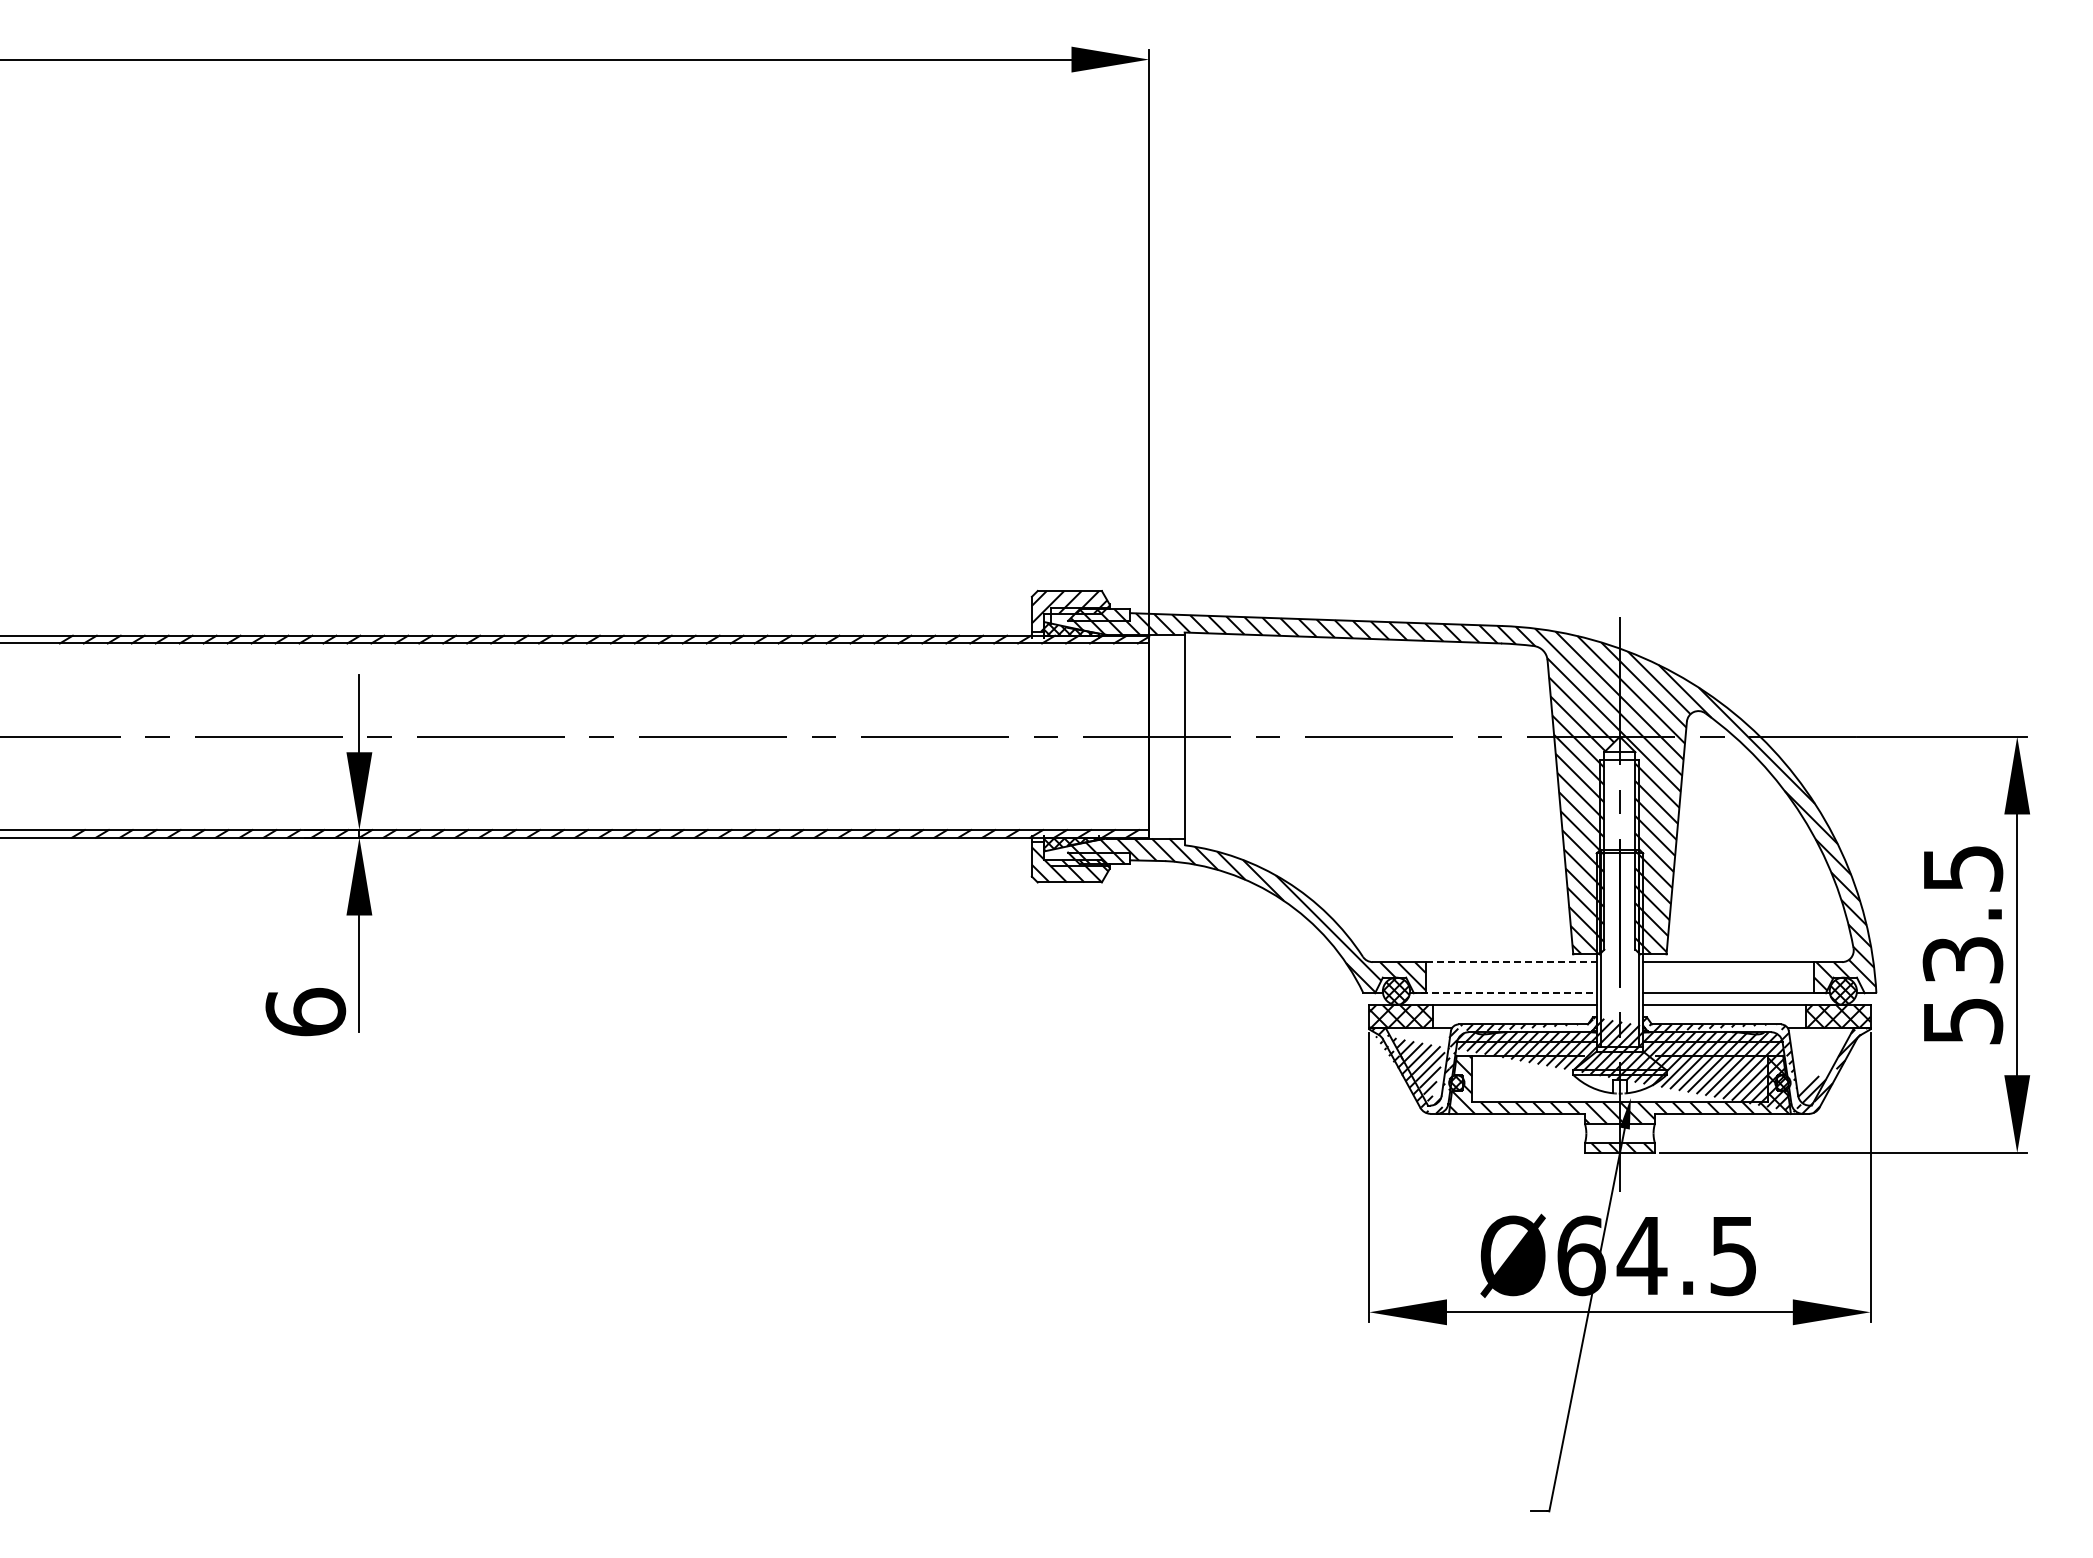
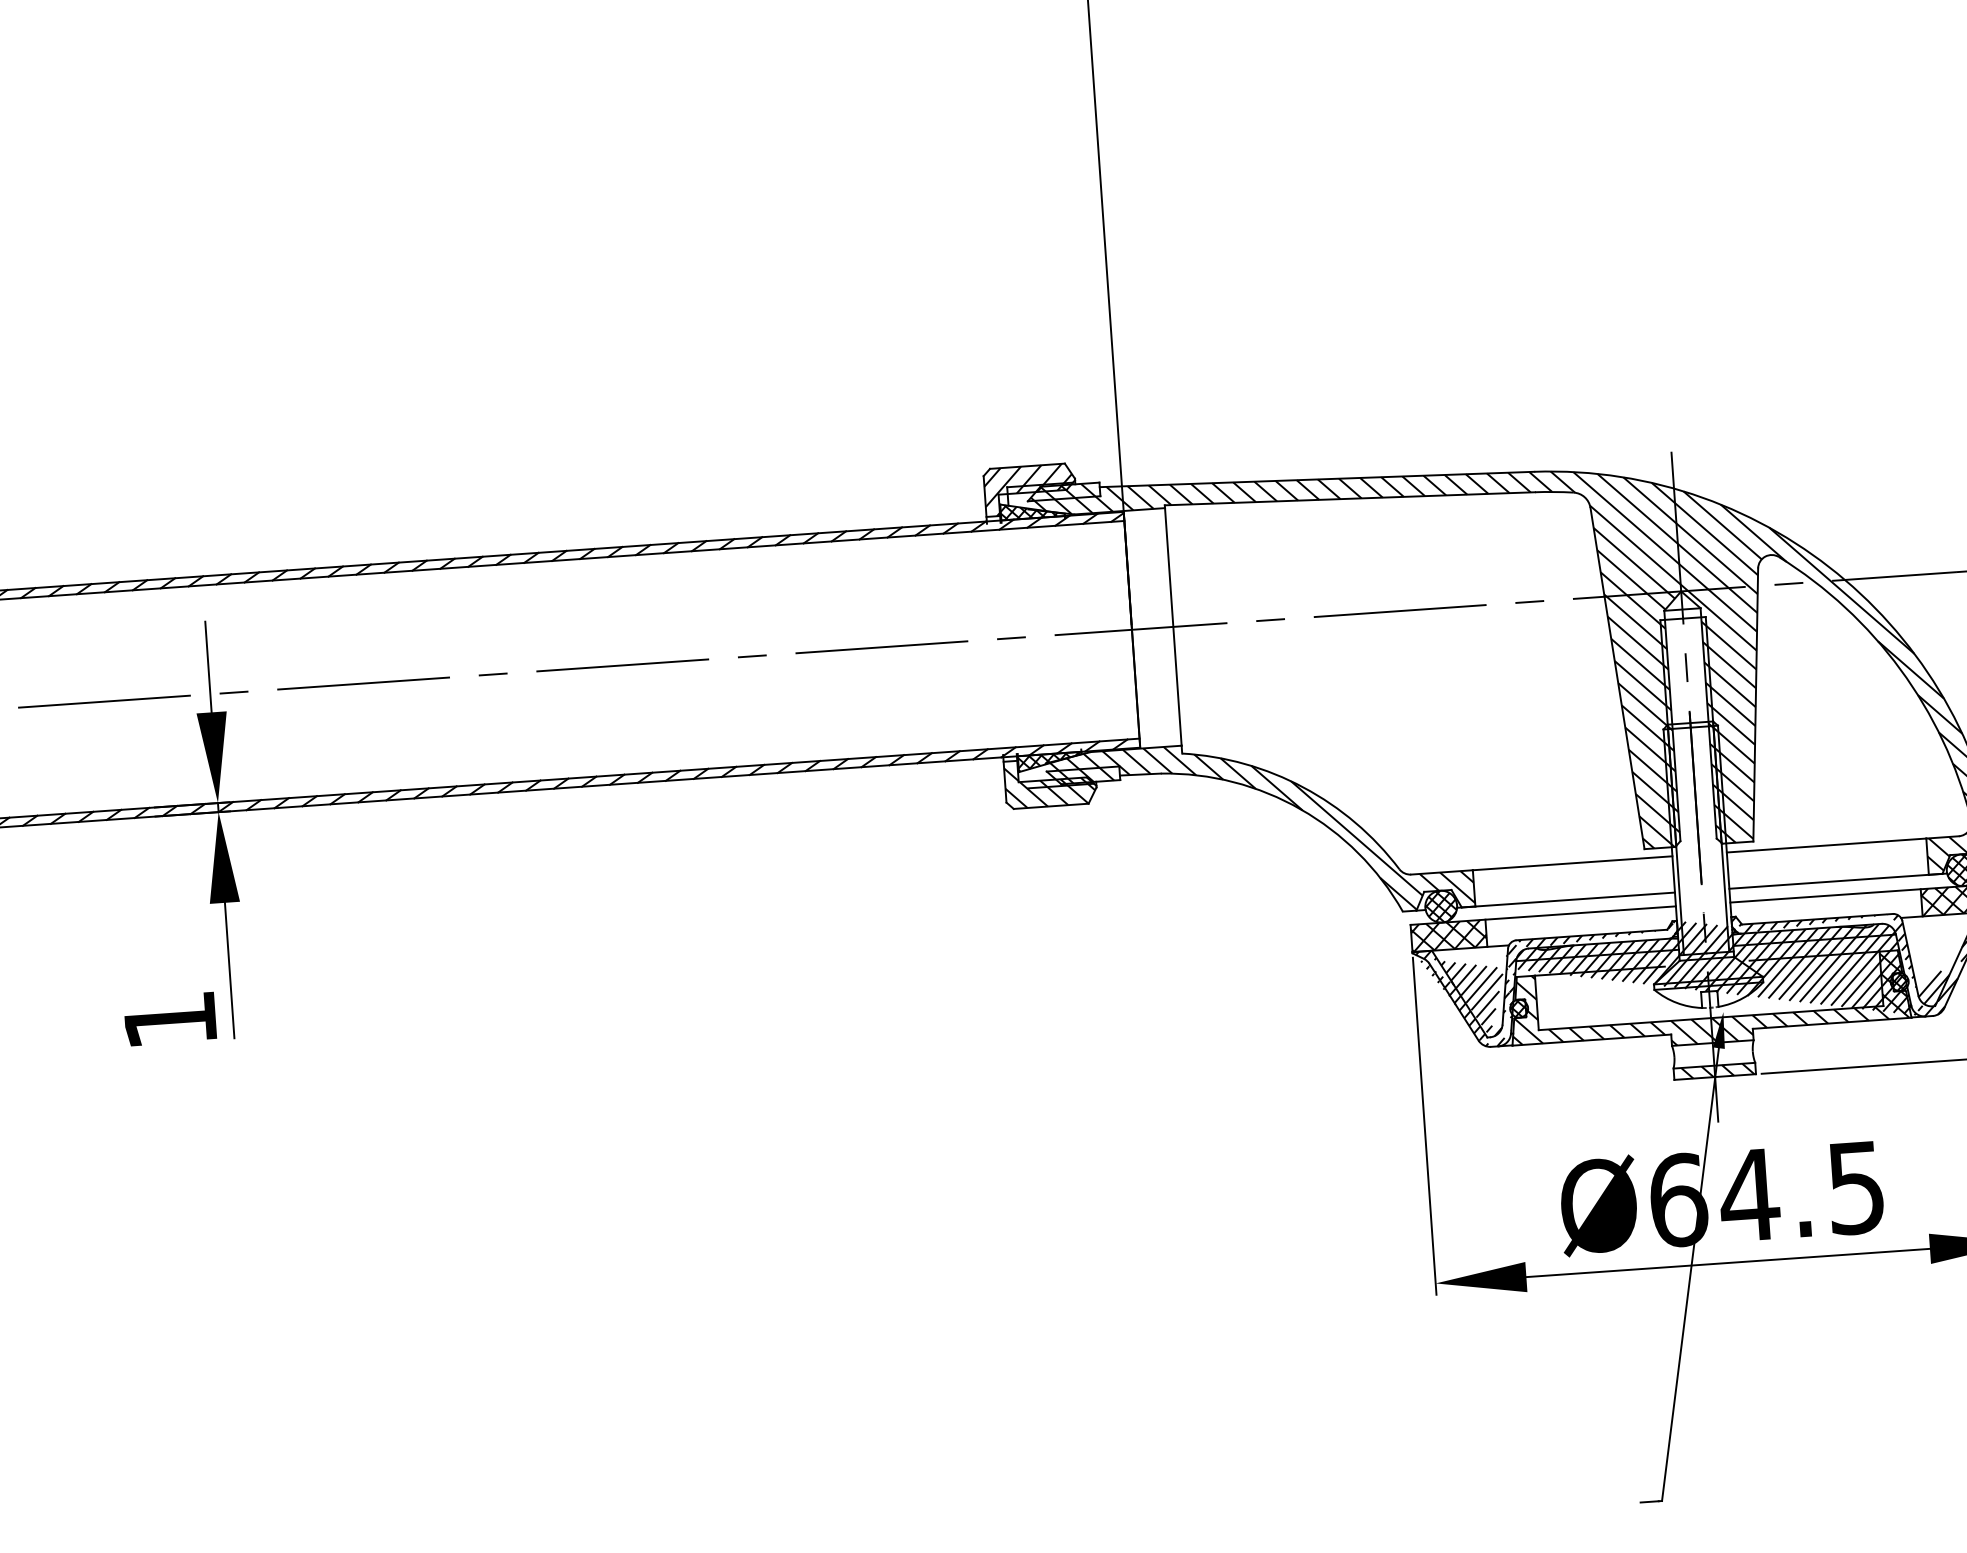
line: (1511, 962) -> (1573, 863), dashed -> solid
line: (1503, 993) -> (1566, 900), dashed -> solid
text: (305, 1011) -> (169, 1019), 6 -> 1

